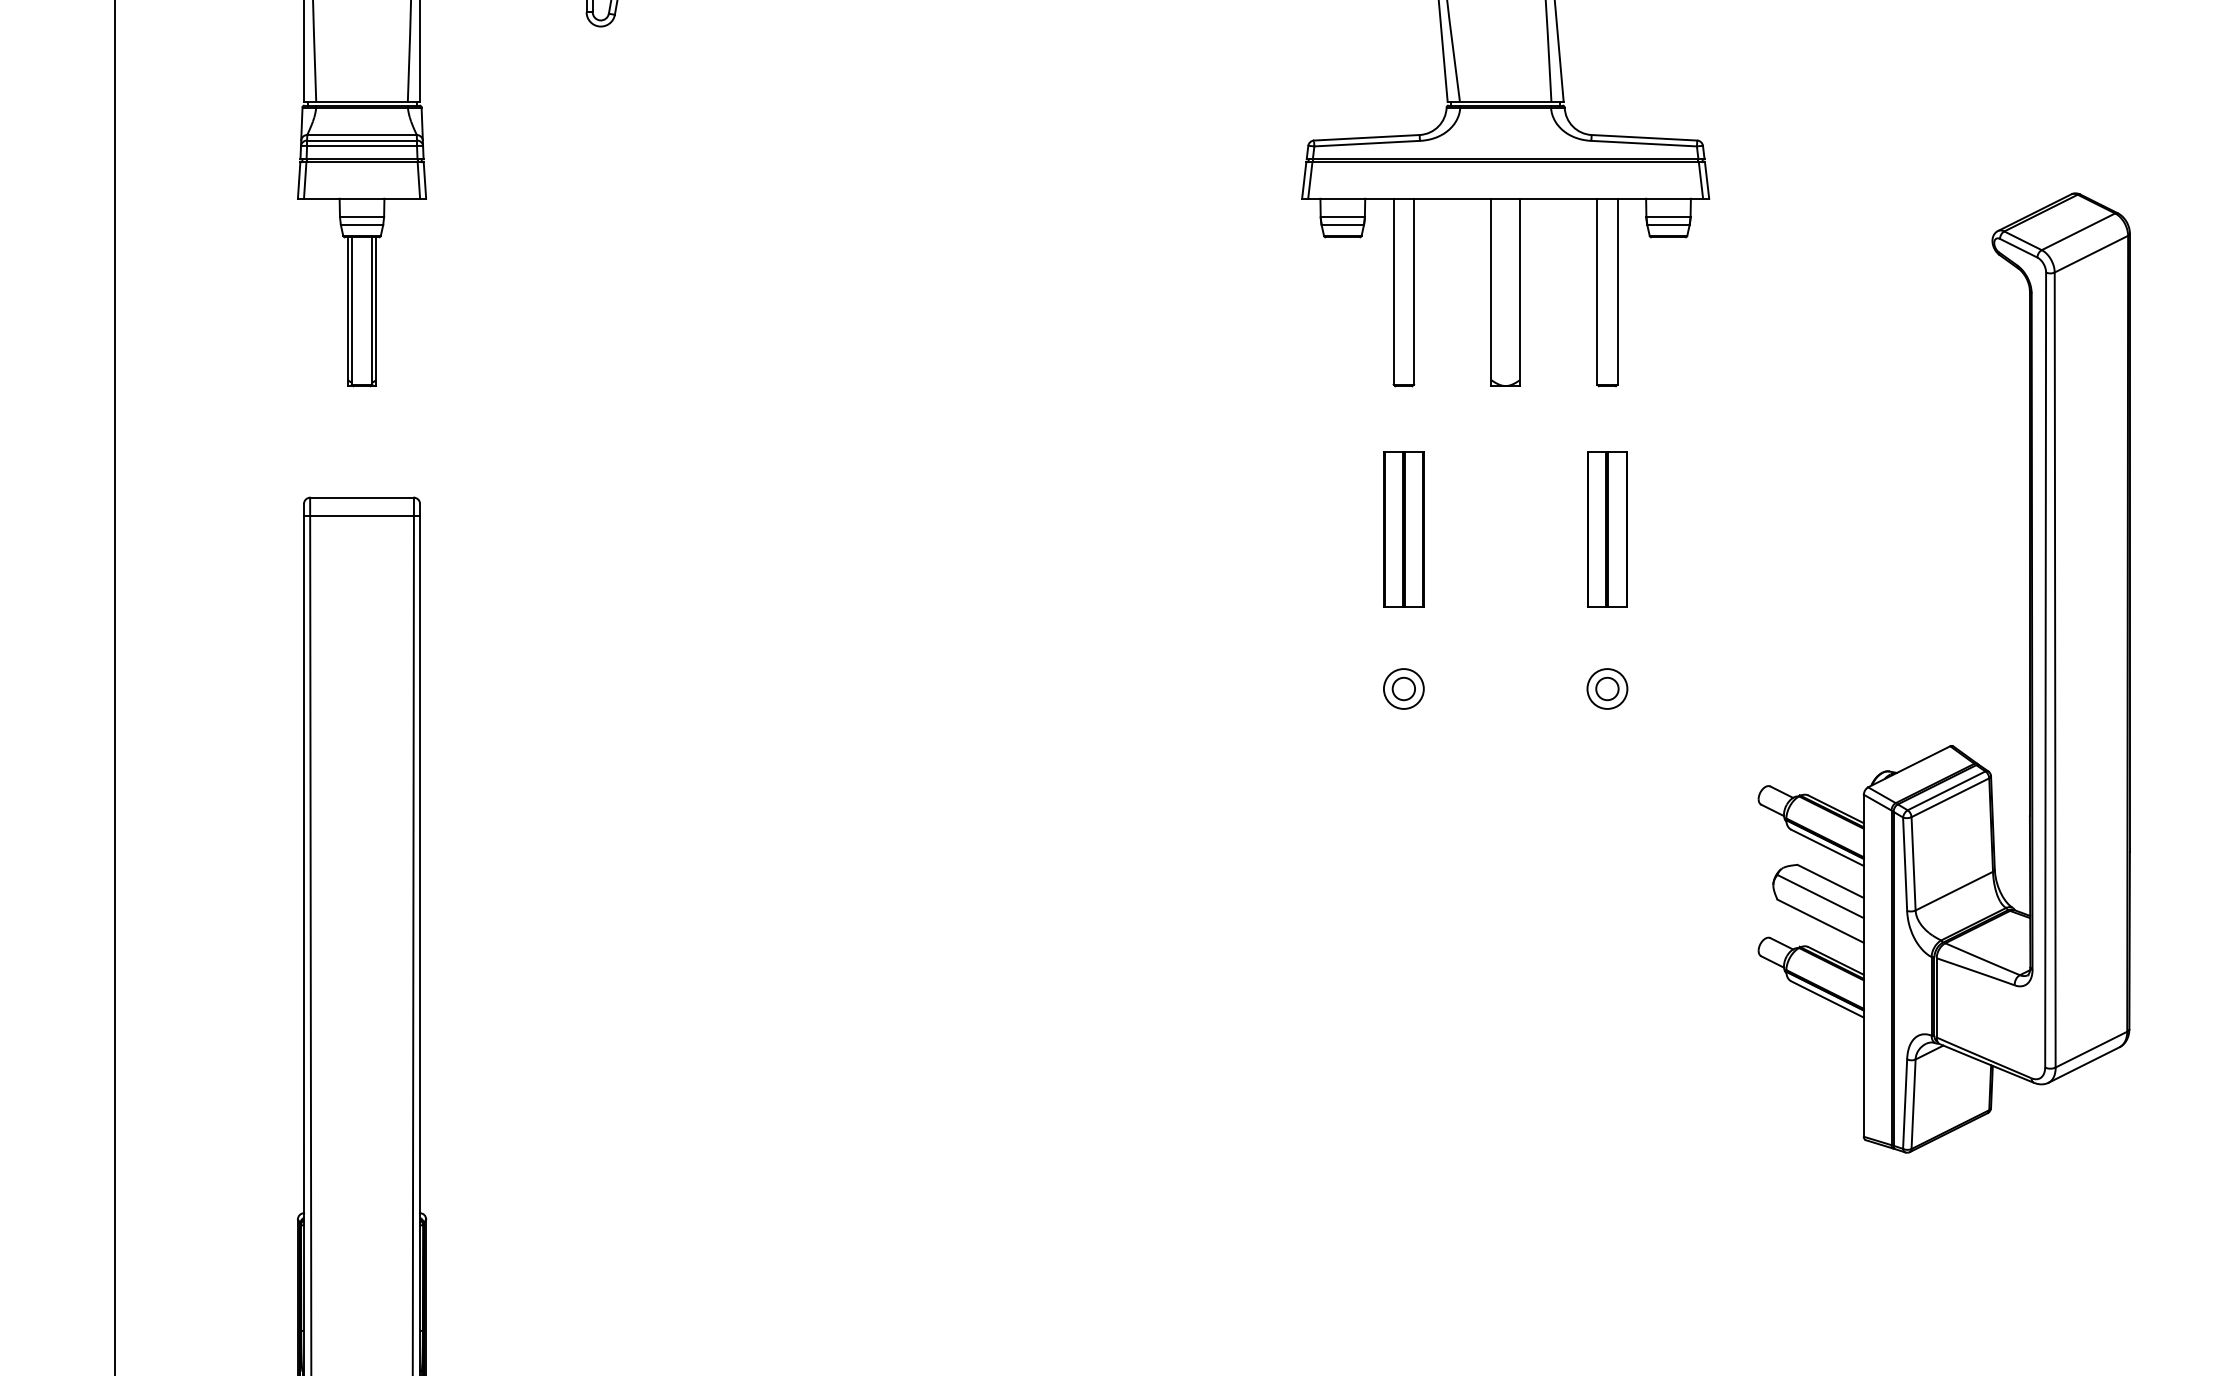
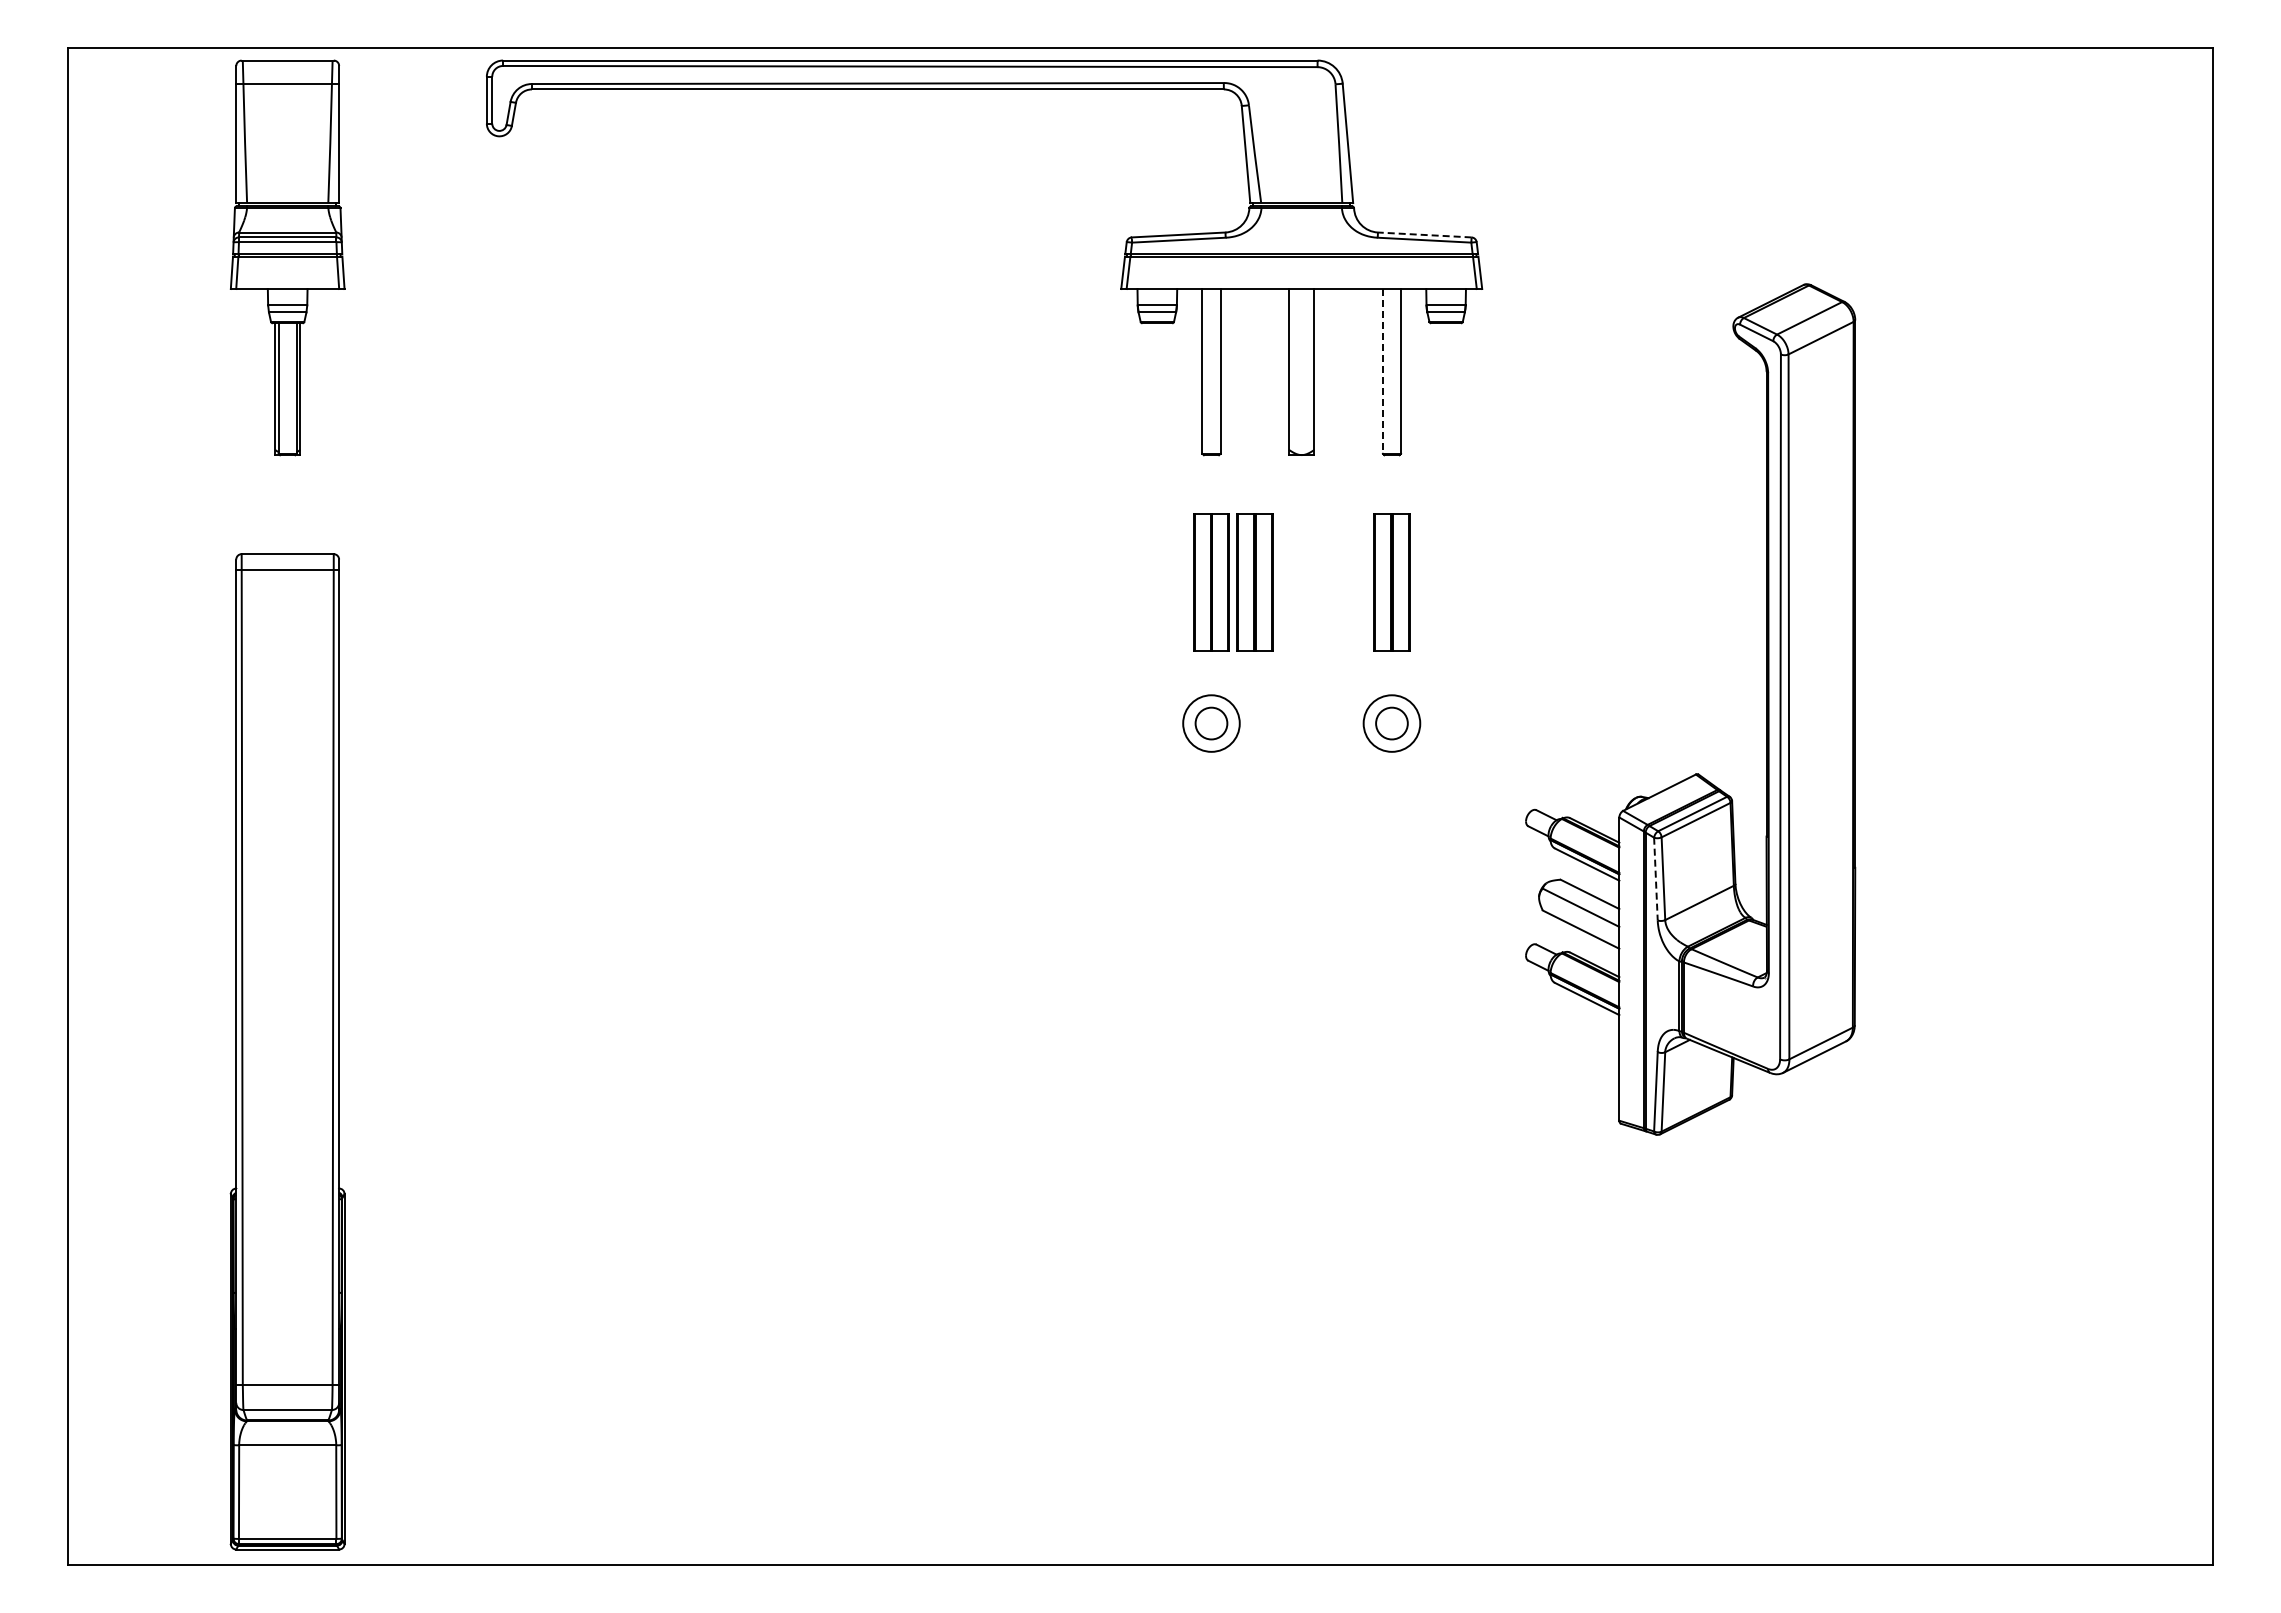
line: (1644, 137) -> (1424, 234), solid -> dashed
line: (1596, 291) -> (1382, 371), solid -> dashed
part: (1452, 529) -> (1254, 582), added
part: (1403, 688) -> (1211, 723), size x1.6
part: (1606, 688) -> (1391, 723), size x1.6
line: (1904, 864) -> (1655, 879), solid -> dashed

